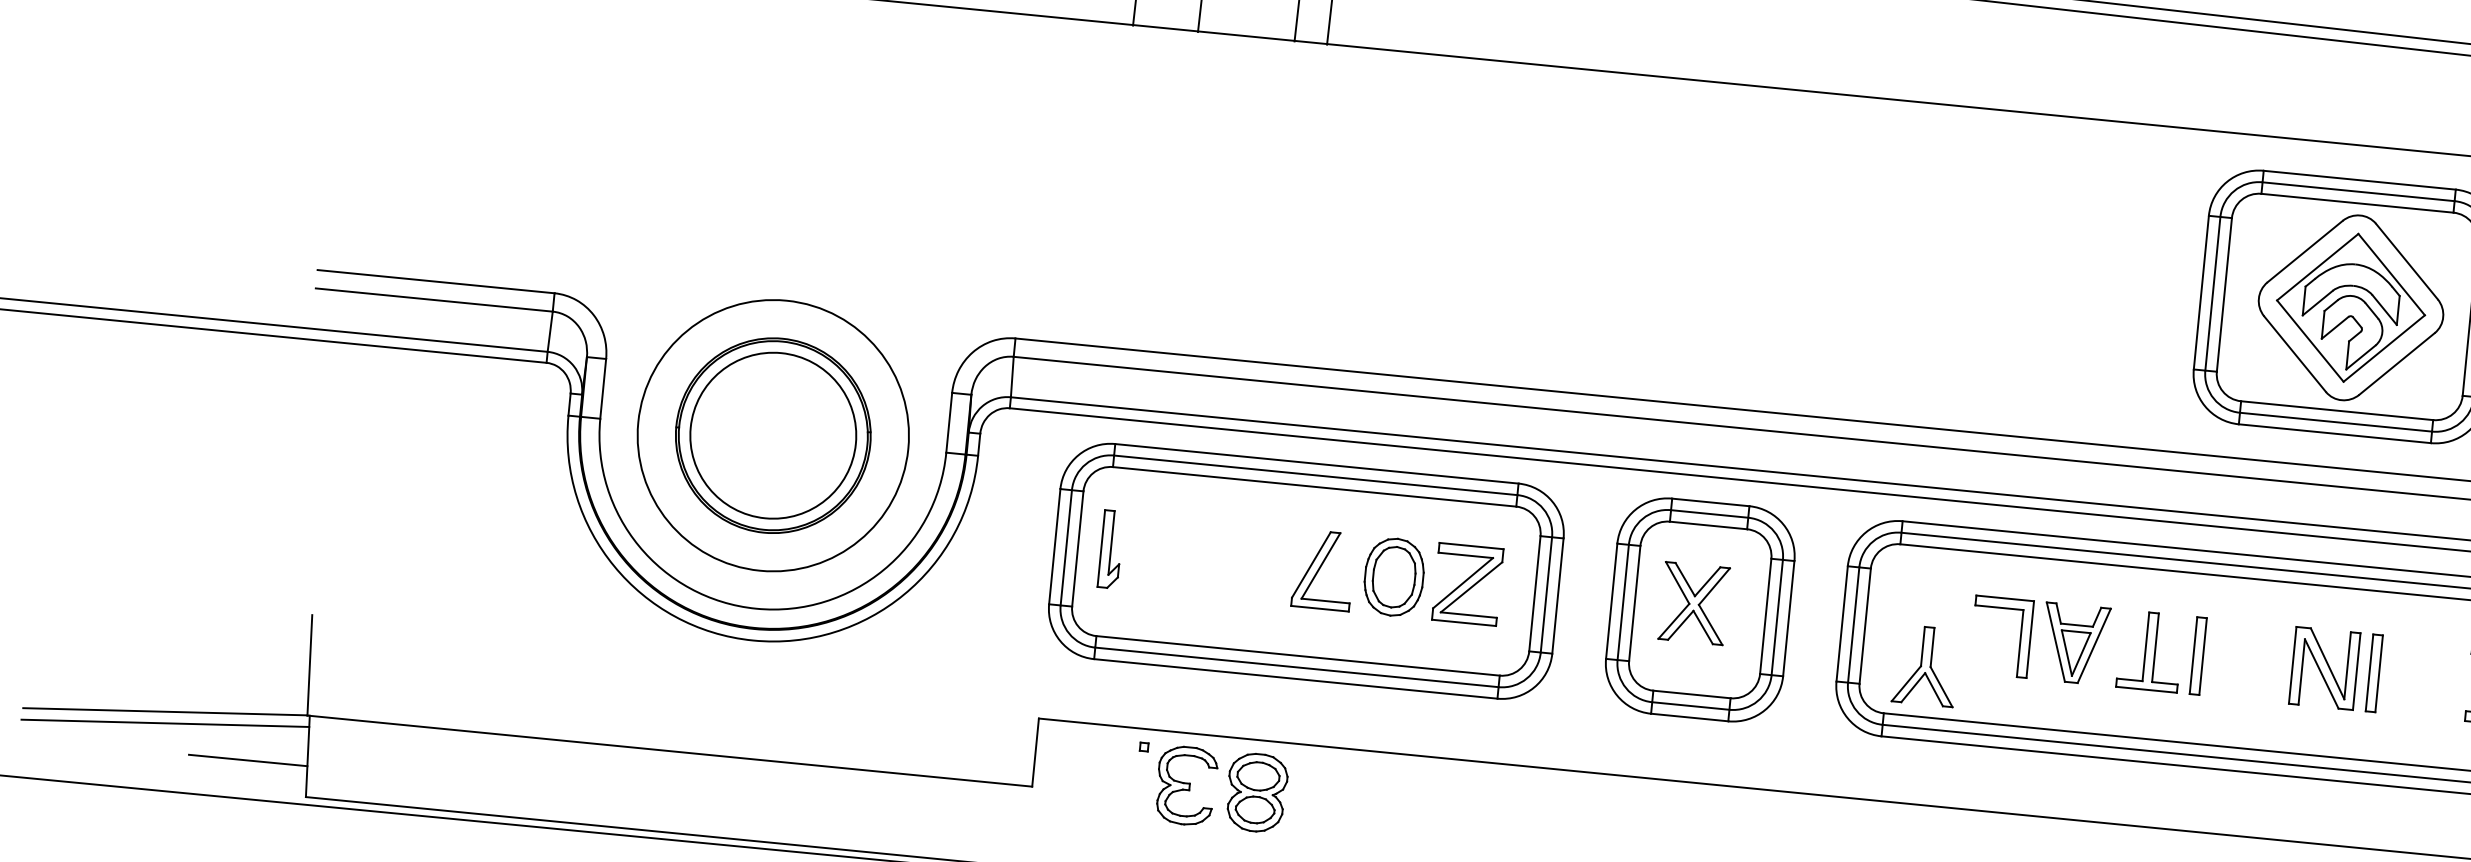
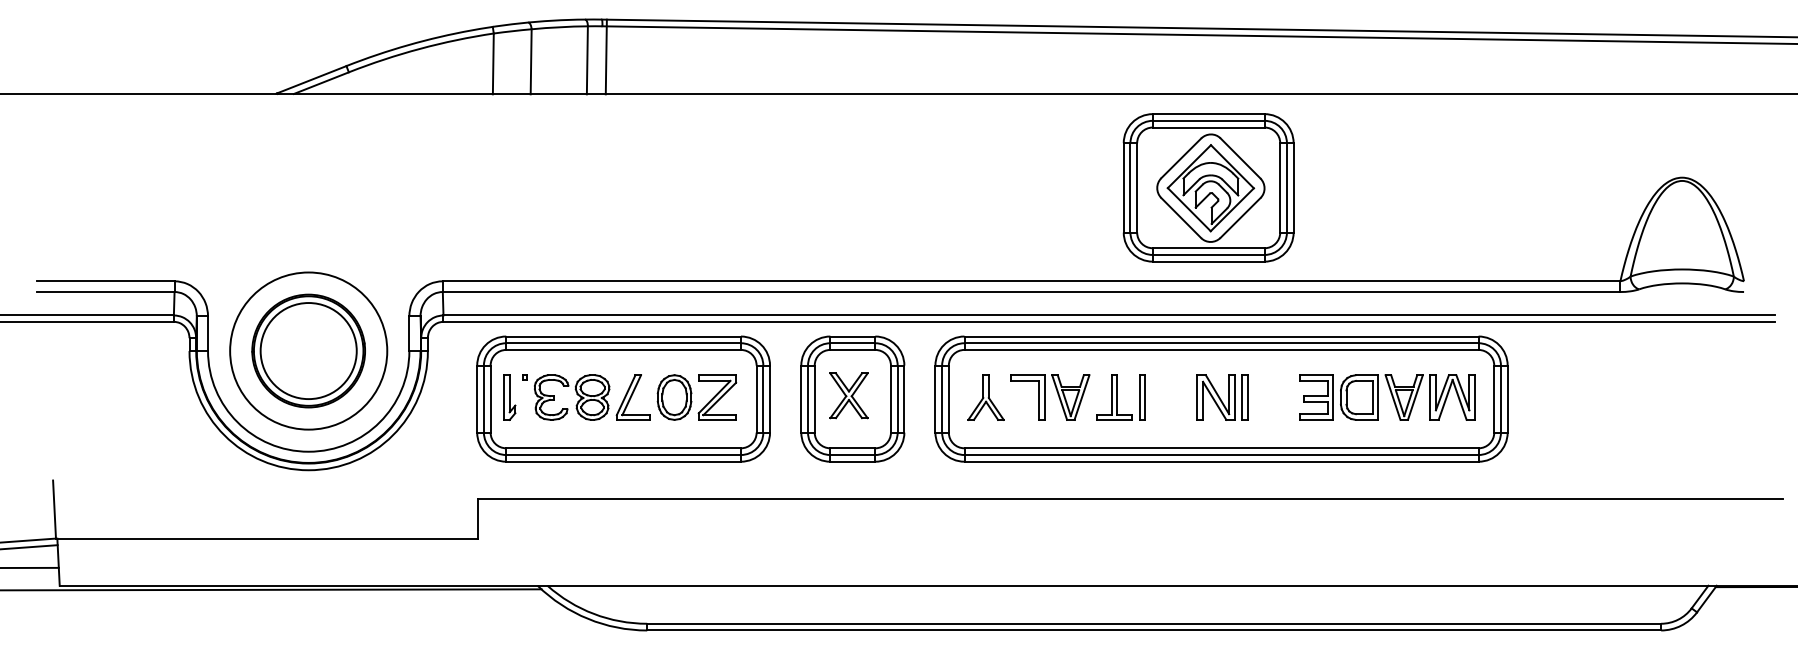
part: (1924, 665) -> (985, 397), moved
part: (1229, 784) -> (576, 394), moved

